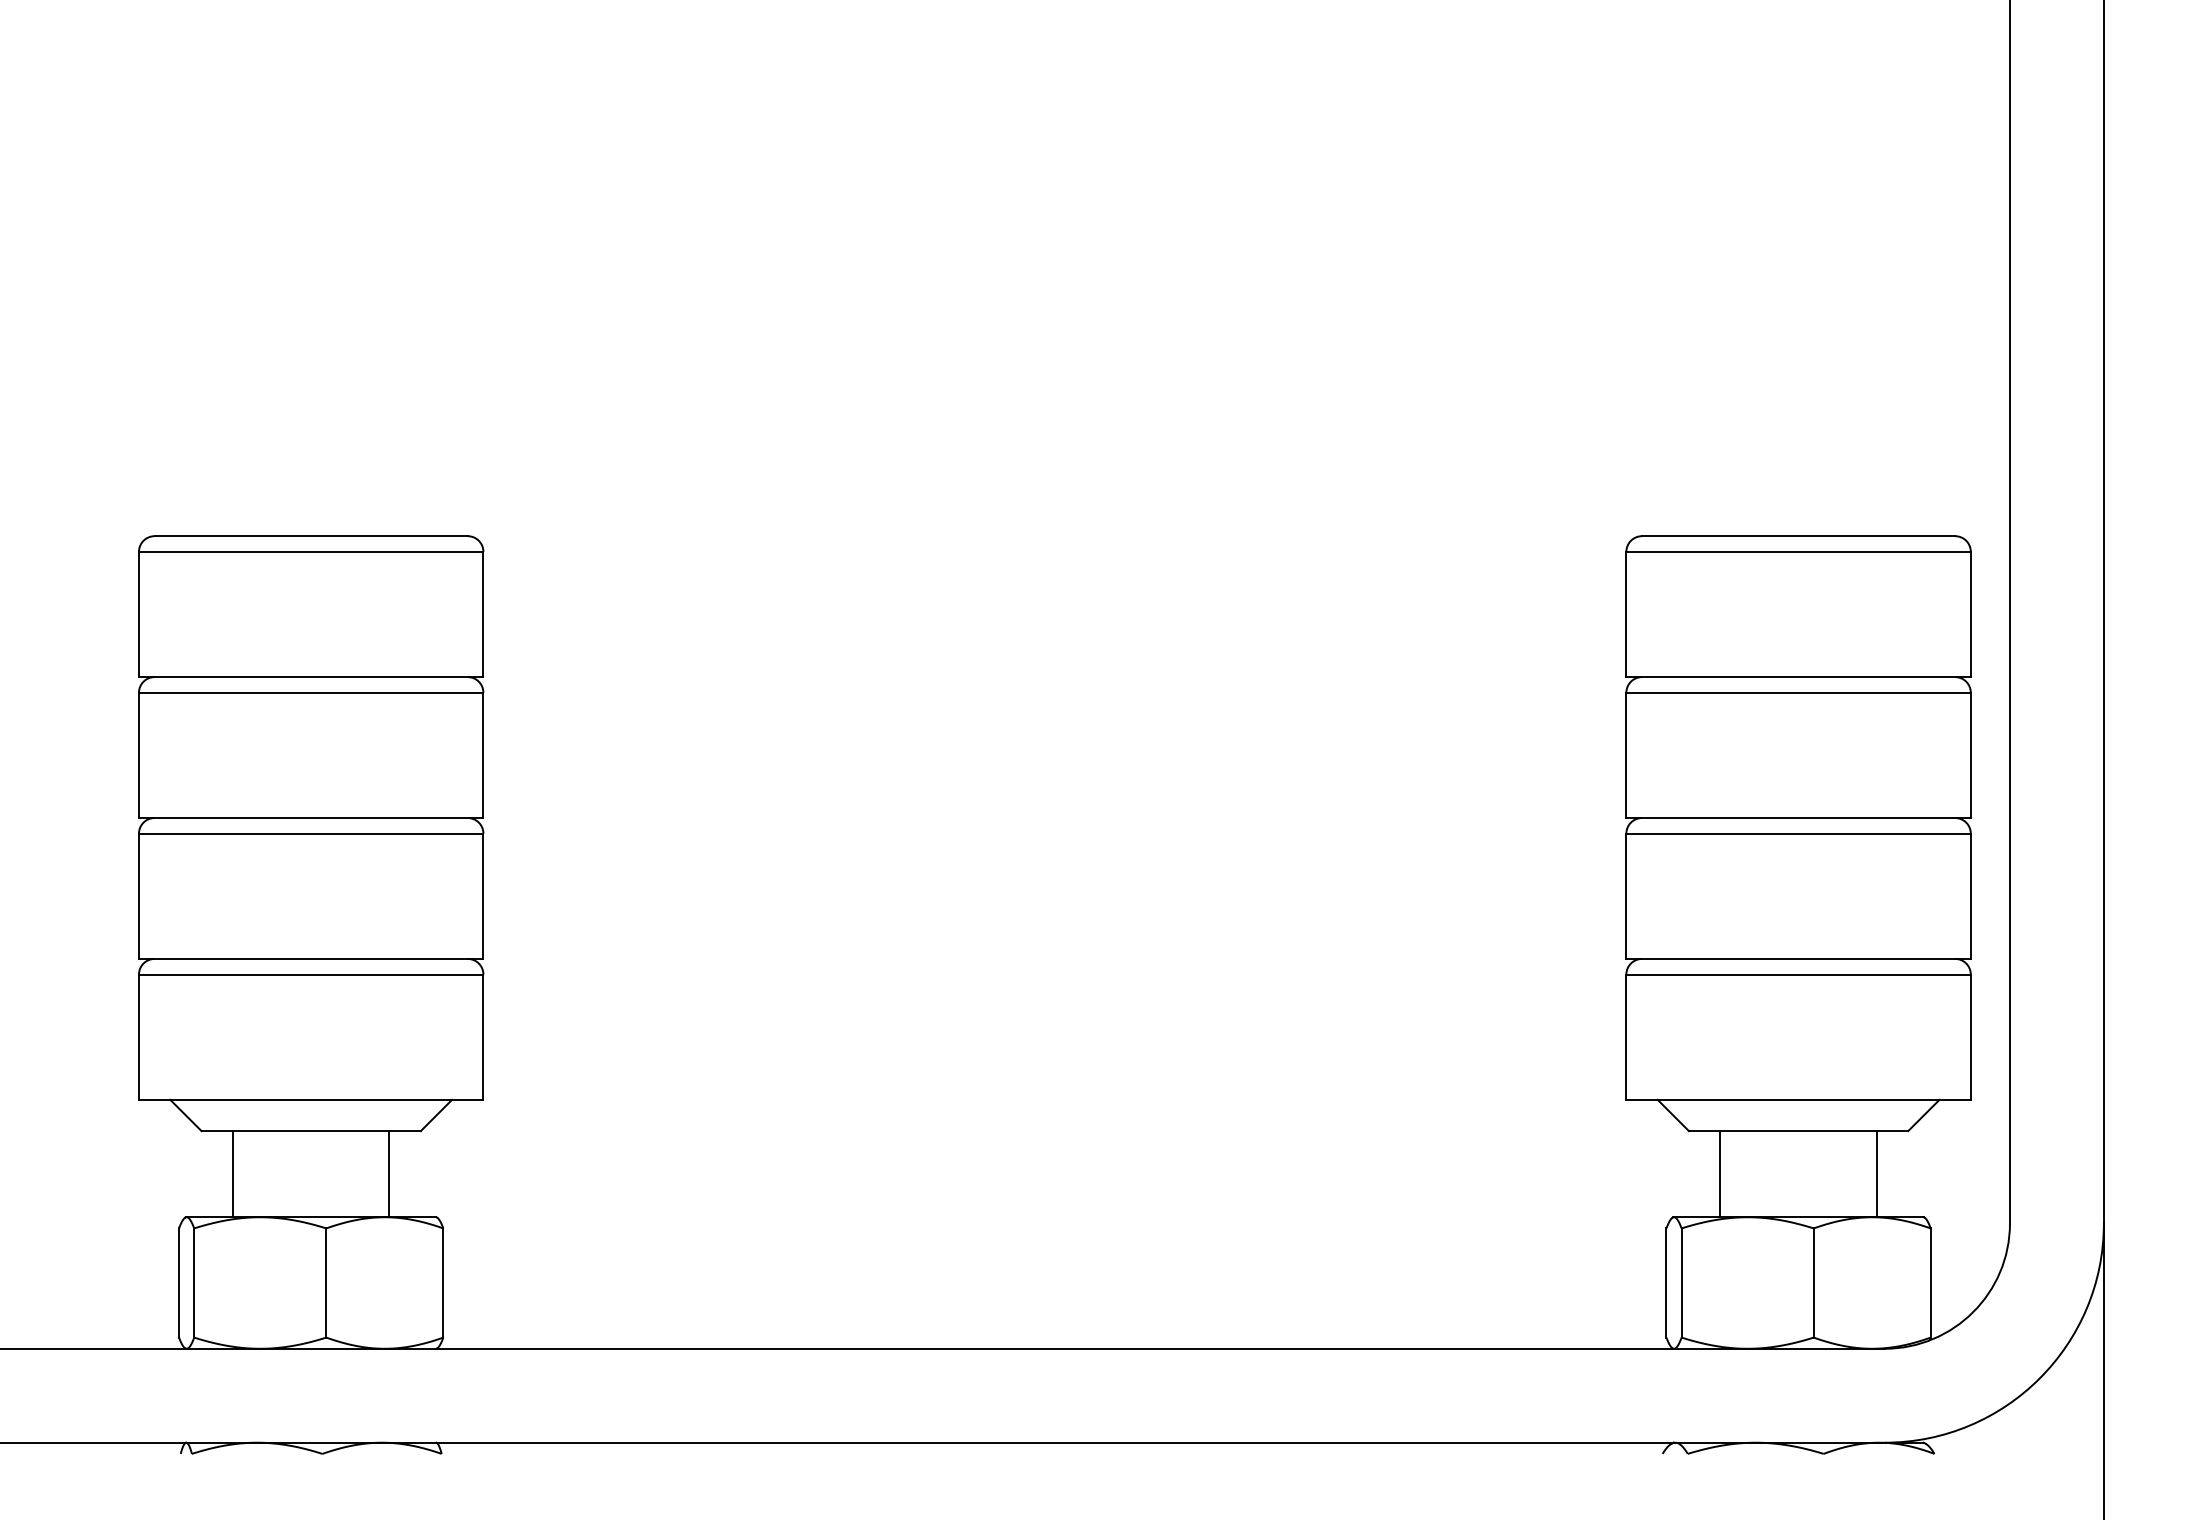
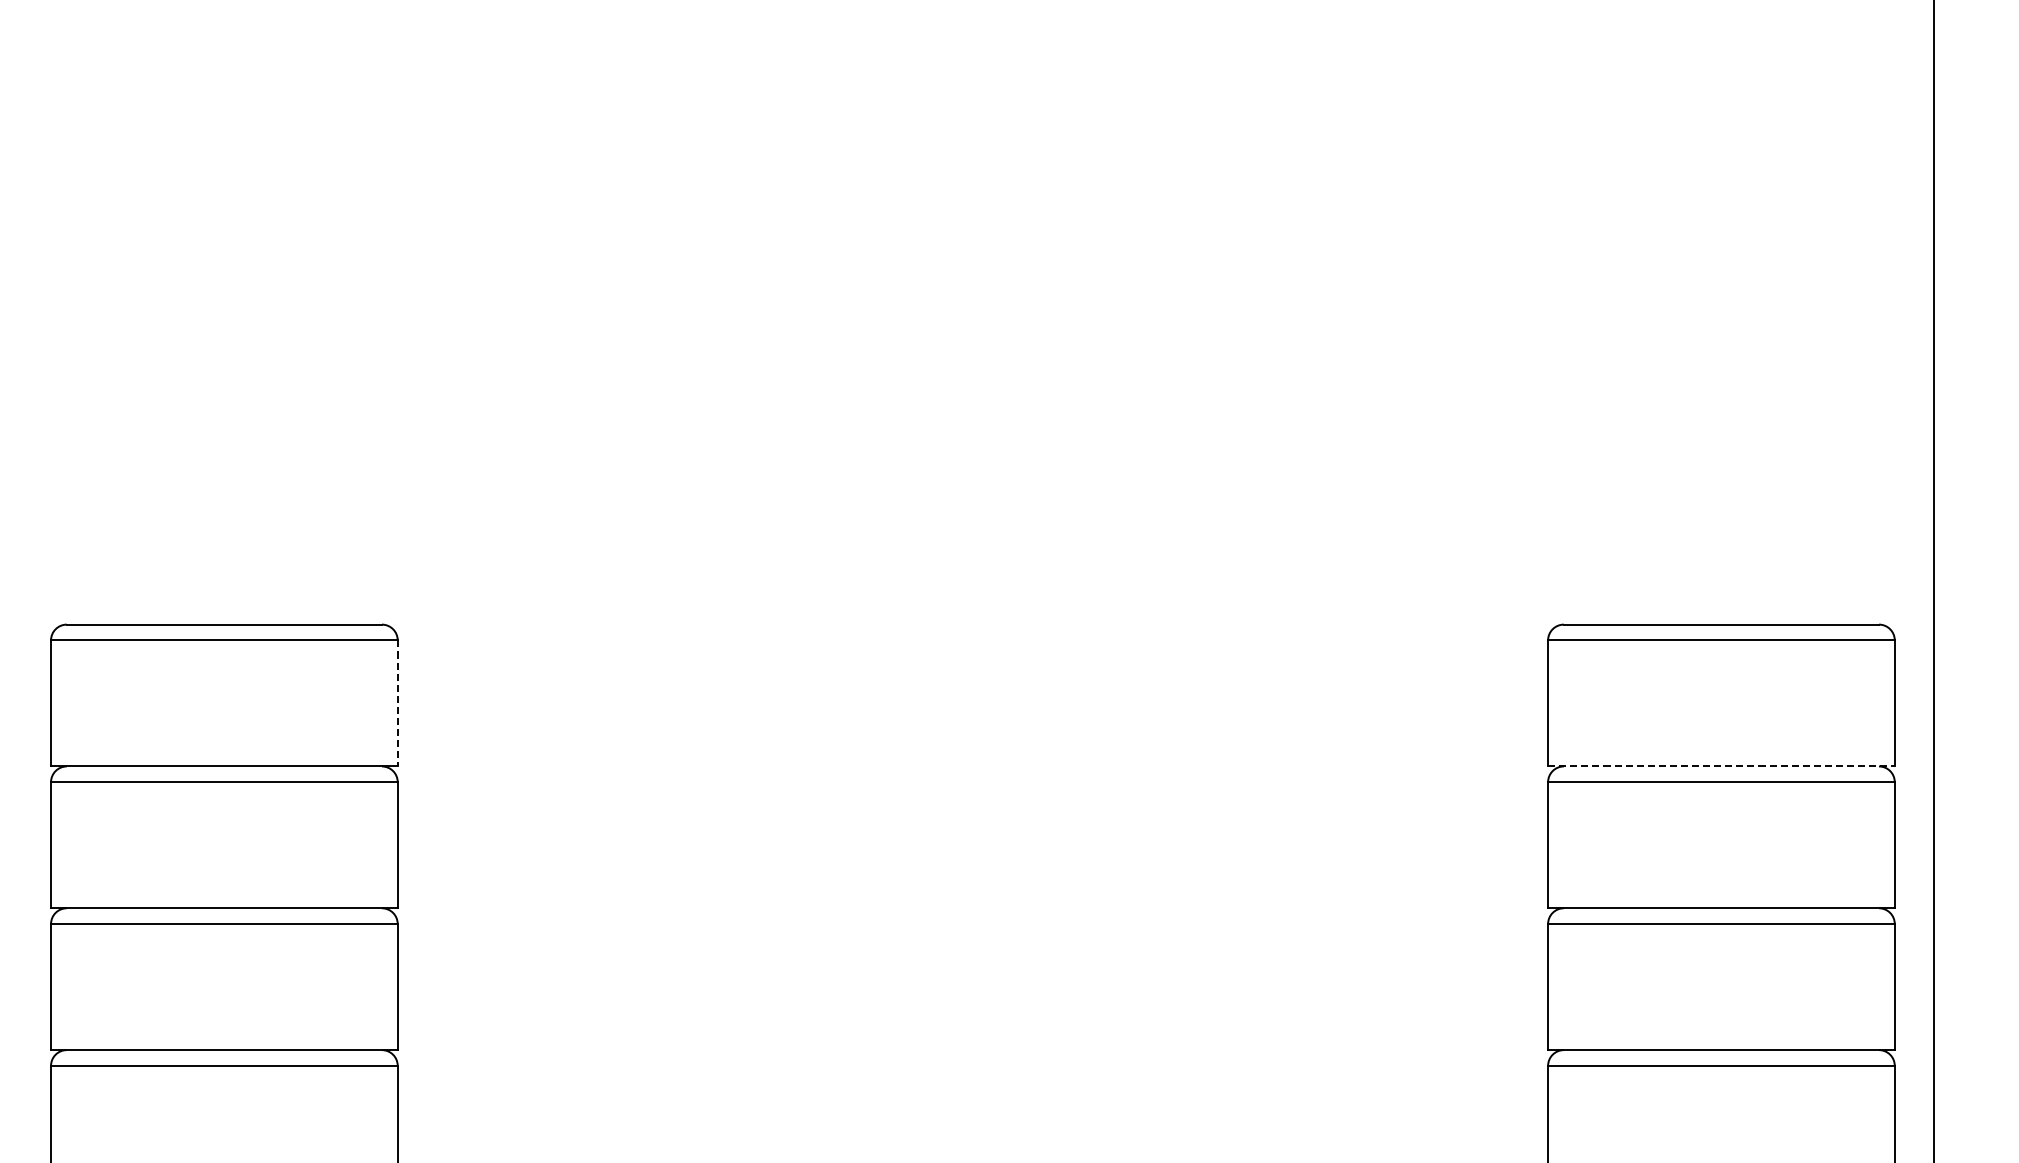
line: (483, 614) -> (397, 703), solid -> dashed
line: (1799, 677) -> (1722, 766), solid -> dashed

